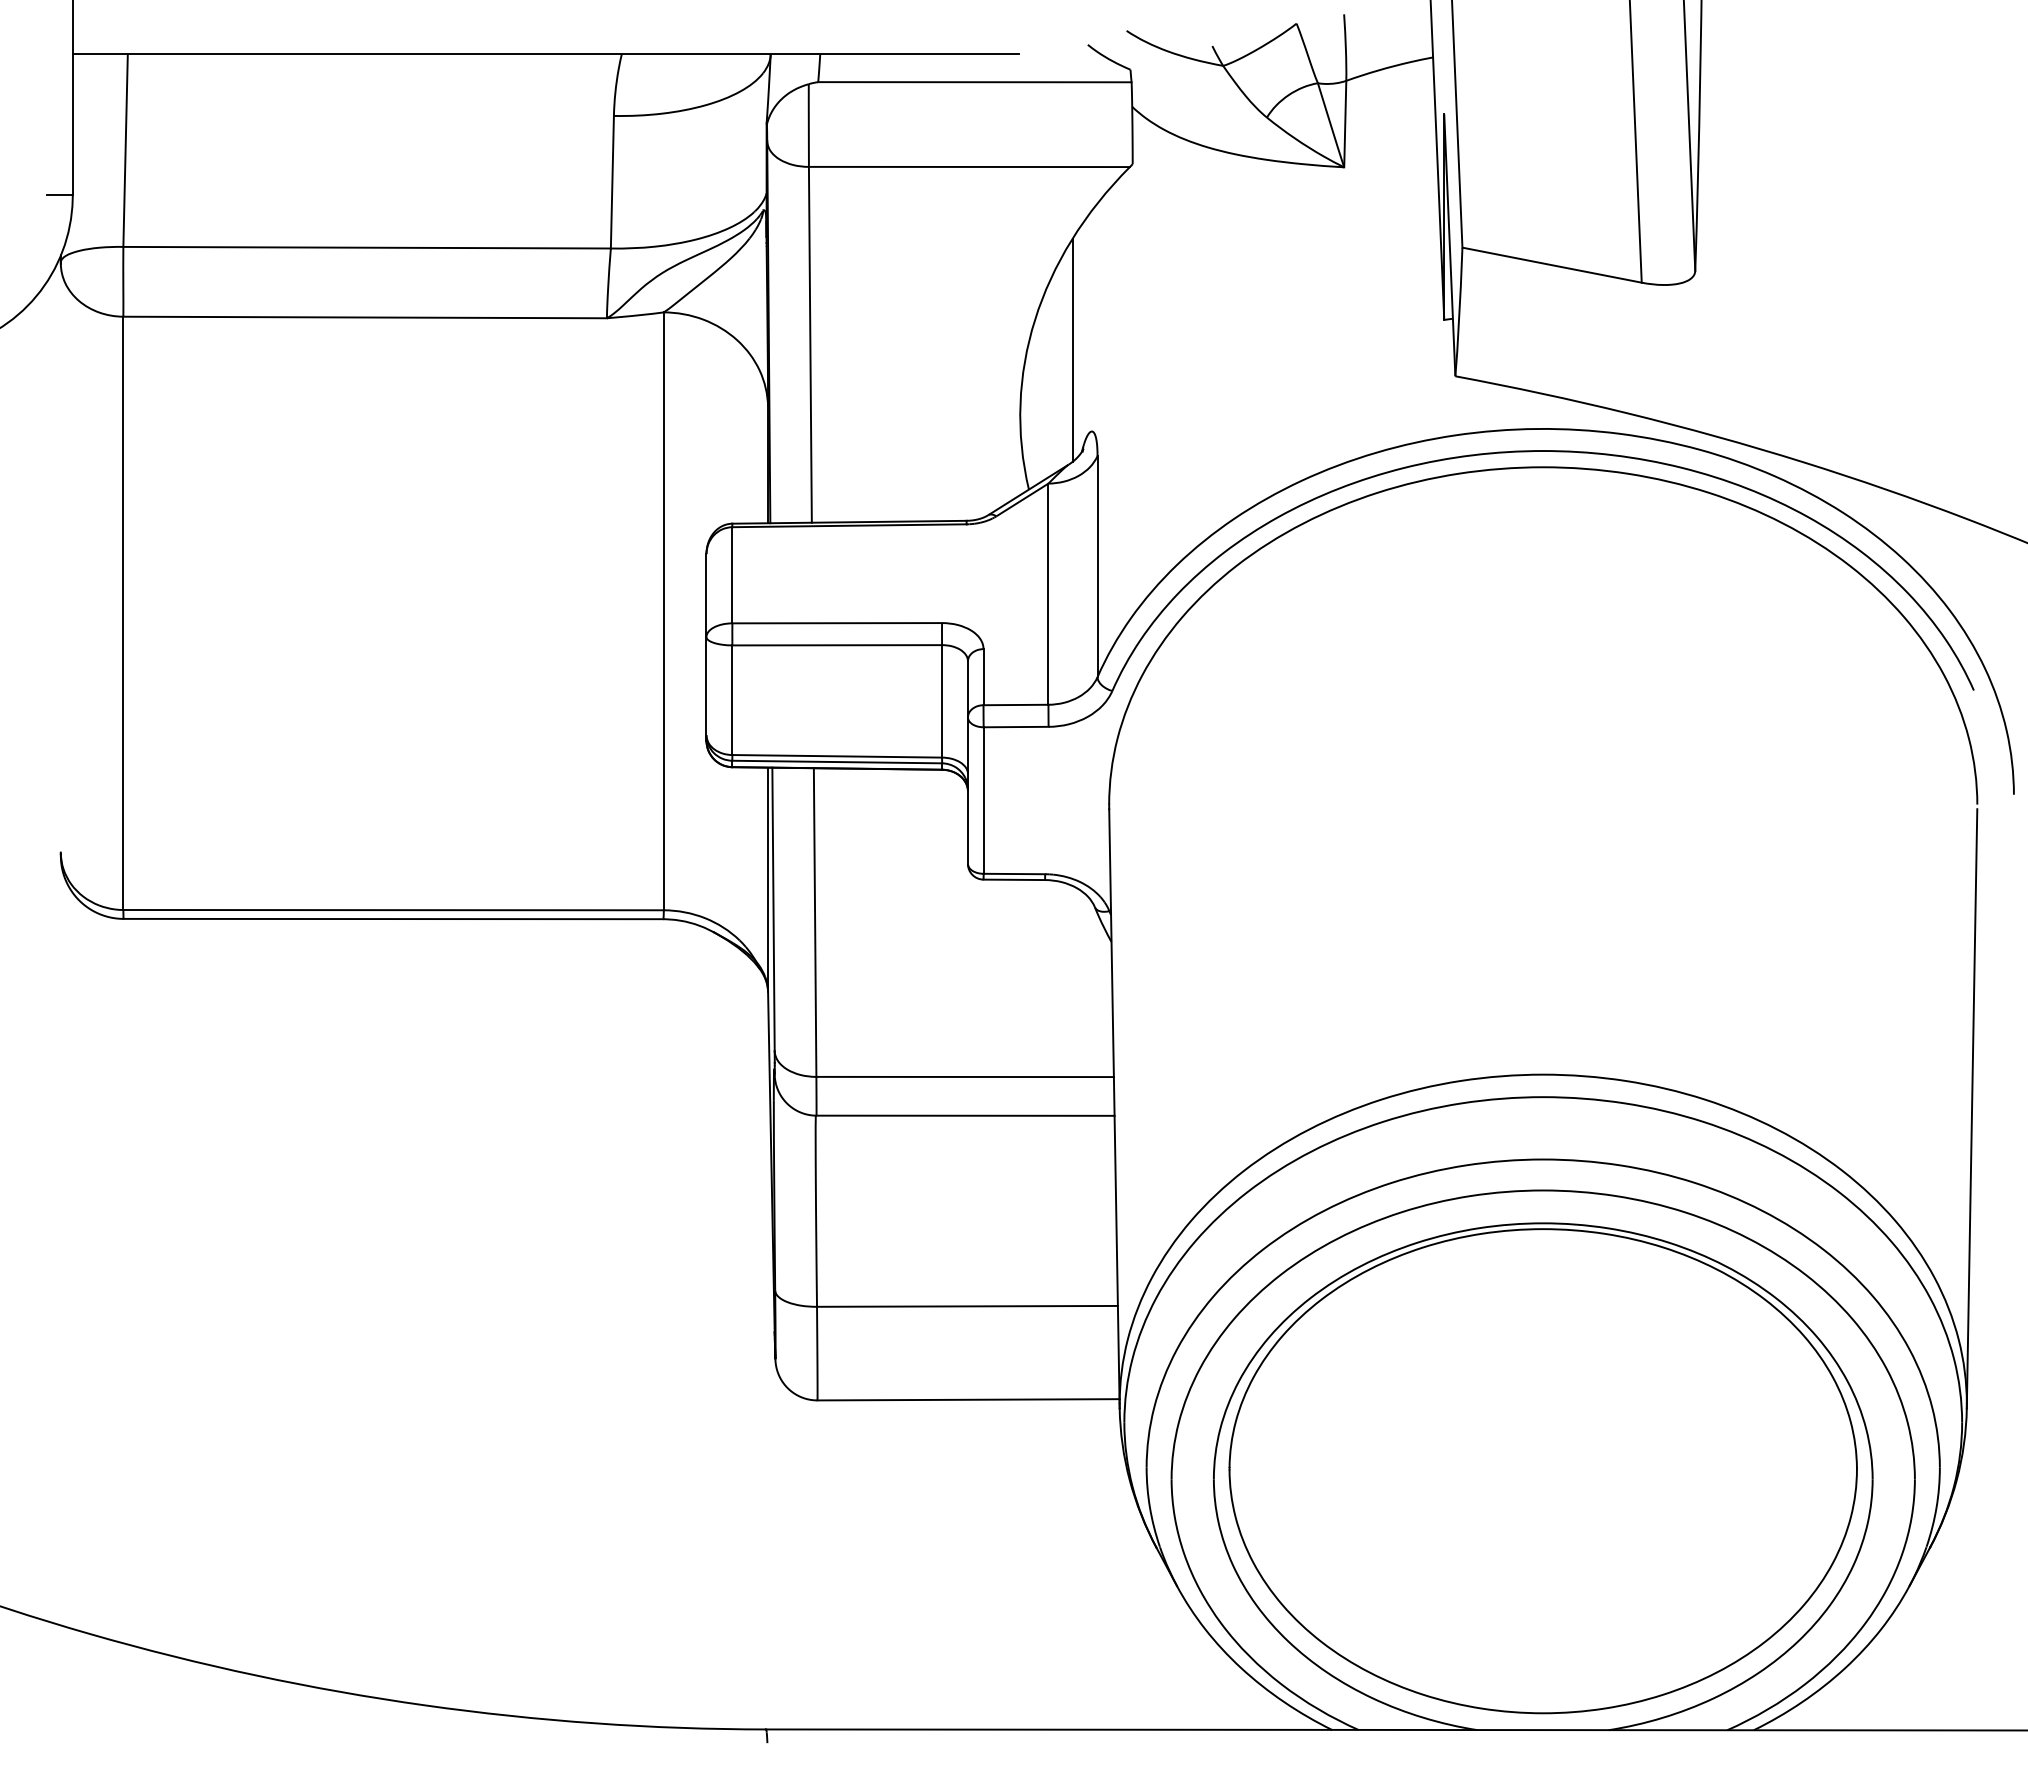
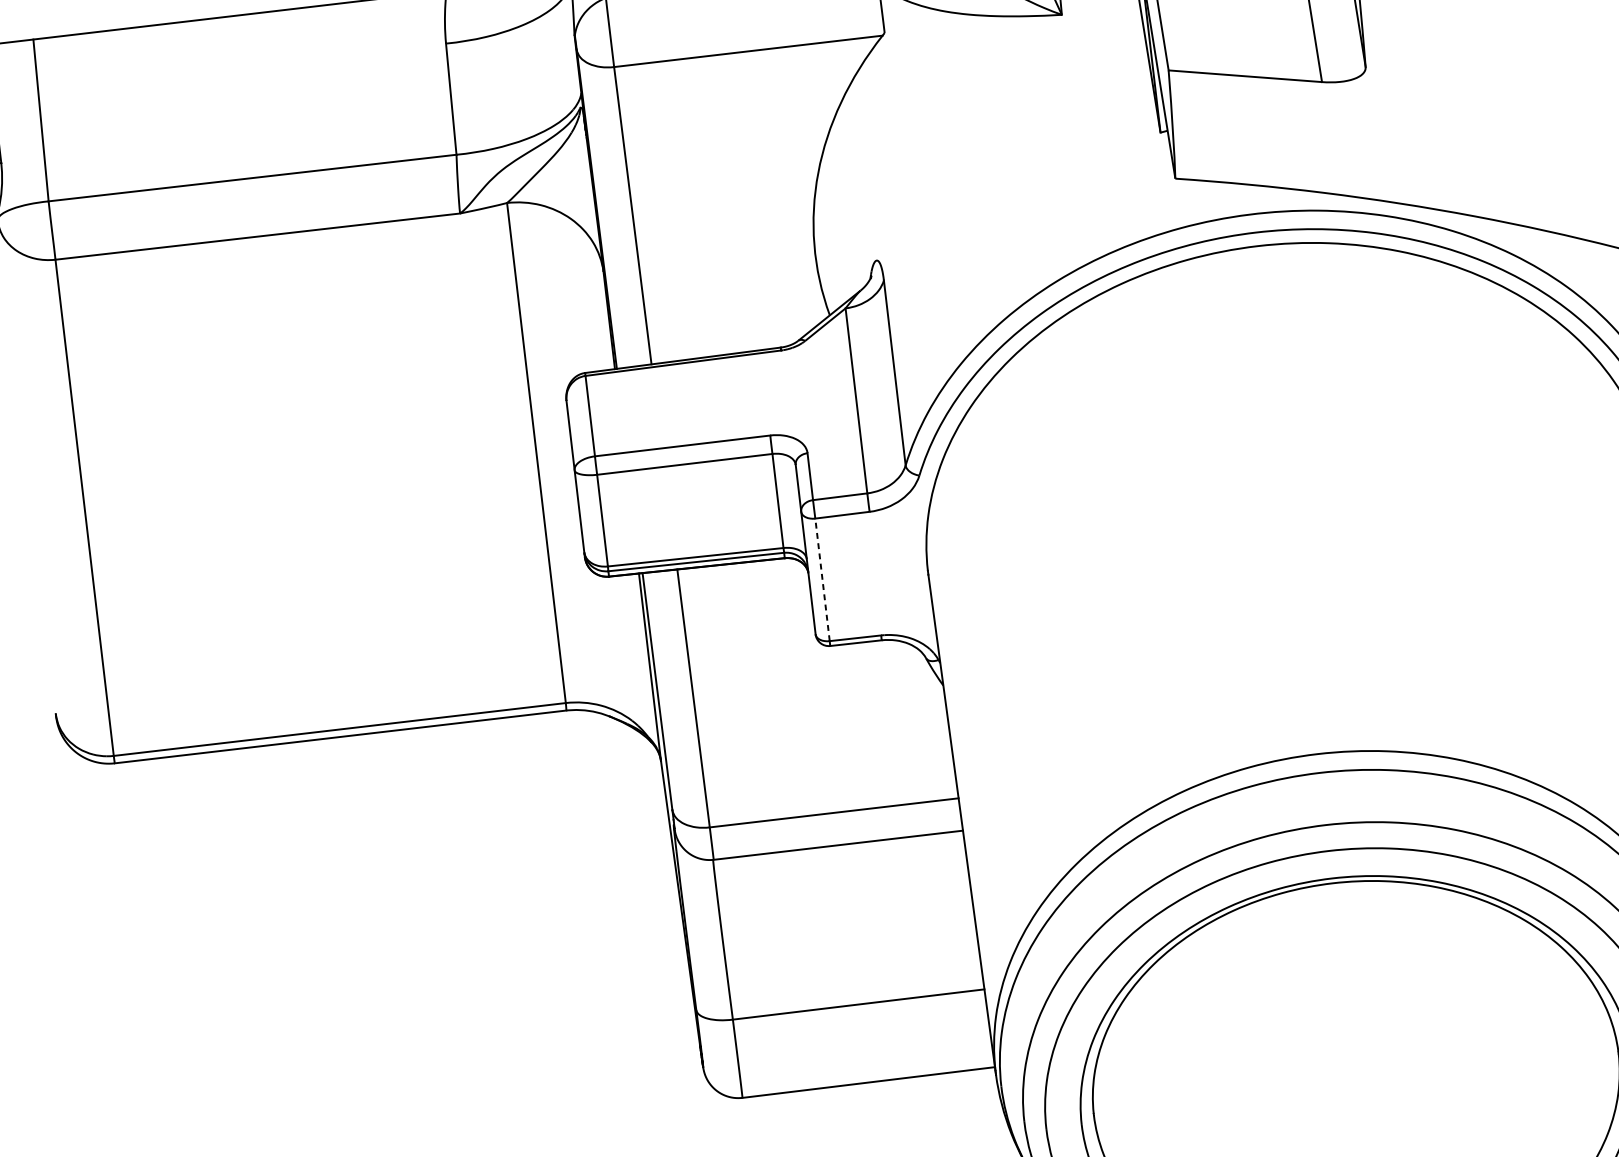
line: (1072, 350) -> (852, 194), removed
line: (983, 800) -> (822, 579), solid -> dashed

